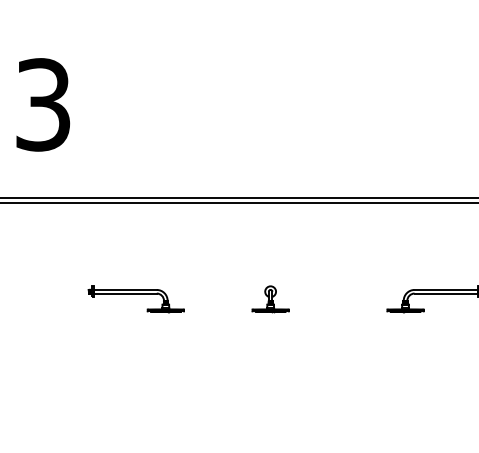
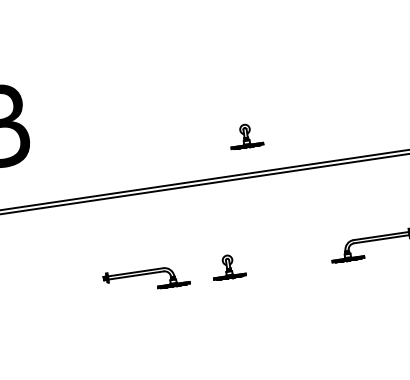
part: (311, 156) -> (245, 136), added
part: (135, 299) -> (145, 279), moved

